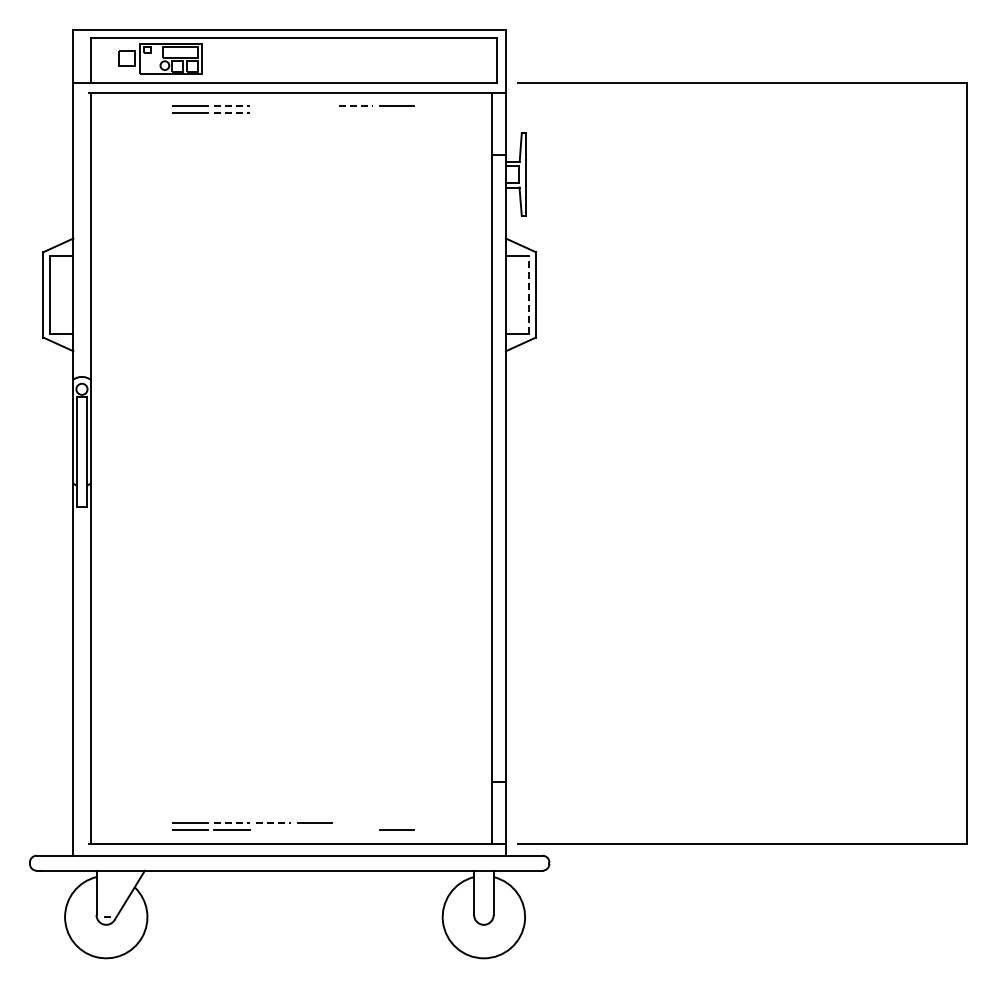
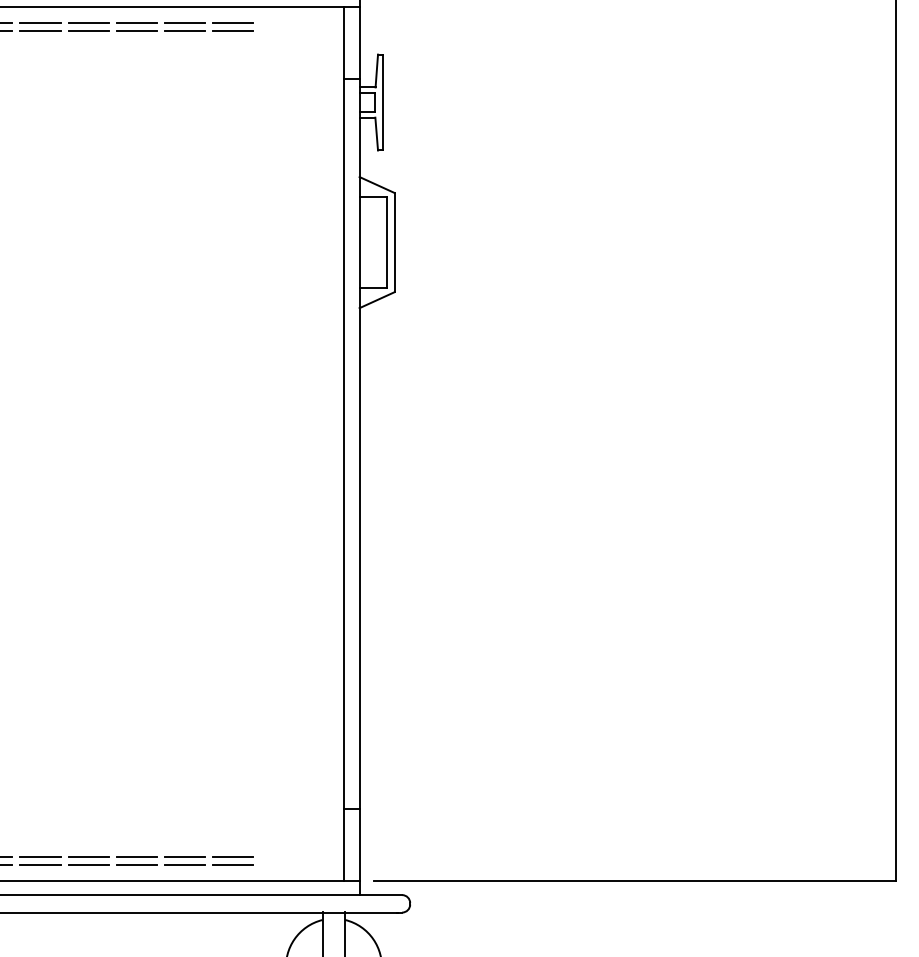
line: (232, 106) -> (41, 23), dashed -> solid
line: (273, 106) -> (89, 23), added
line: (314, 106) -> (136, 23), added
line: (356, 106) -> (185, 23), dashed -> solid
line: (232, 113) -> (41, 31), dashed -> solid
line: (273, 113) -> (89, 31), added
line: (314, 113) -> (136, 31), added
line: (355, 113) -> (184, 31), added
line: (397, 113) -> (233, 31), added
line: (529, 294) -> (386, 242), dashed -> solid
line: (232, 823) -> (41, 857), dashed -> solid
line: (274, 823) -> (90, 857), dashed -> solid
line: (355, 823) -> (184, 857), added
line: (397, 823) -> (233, 857), added
line: (273, 829) -> (89, 864), added
line: (314, 829) -> (136, 864), added
line: (355, 829) -> (184, 864), added

